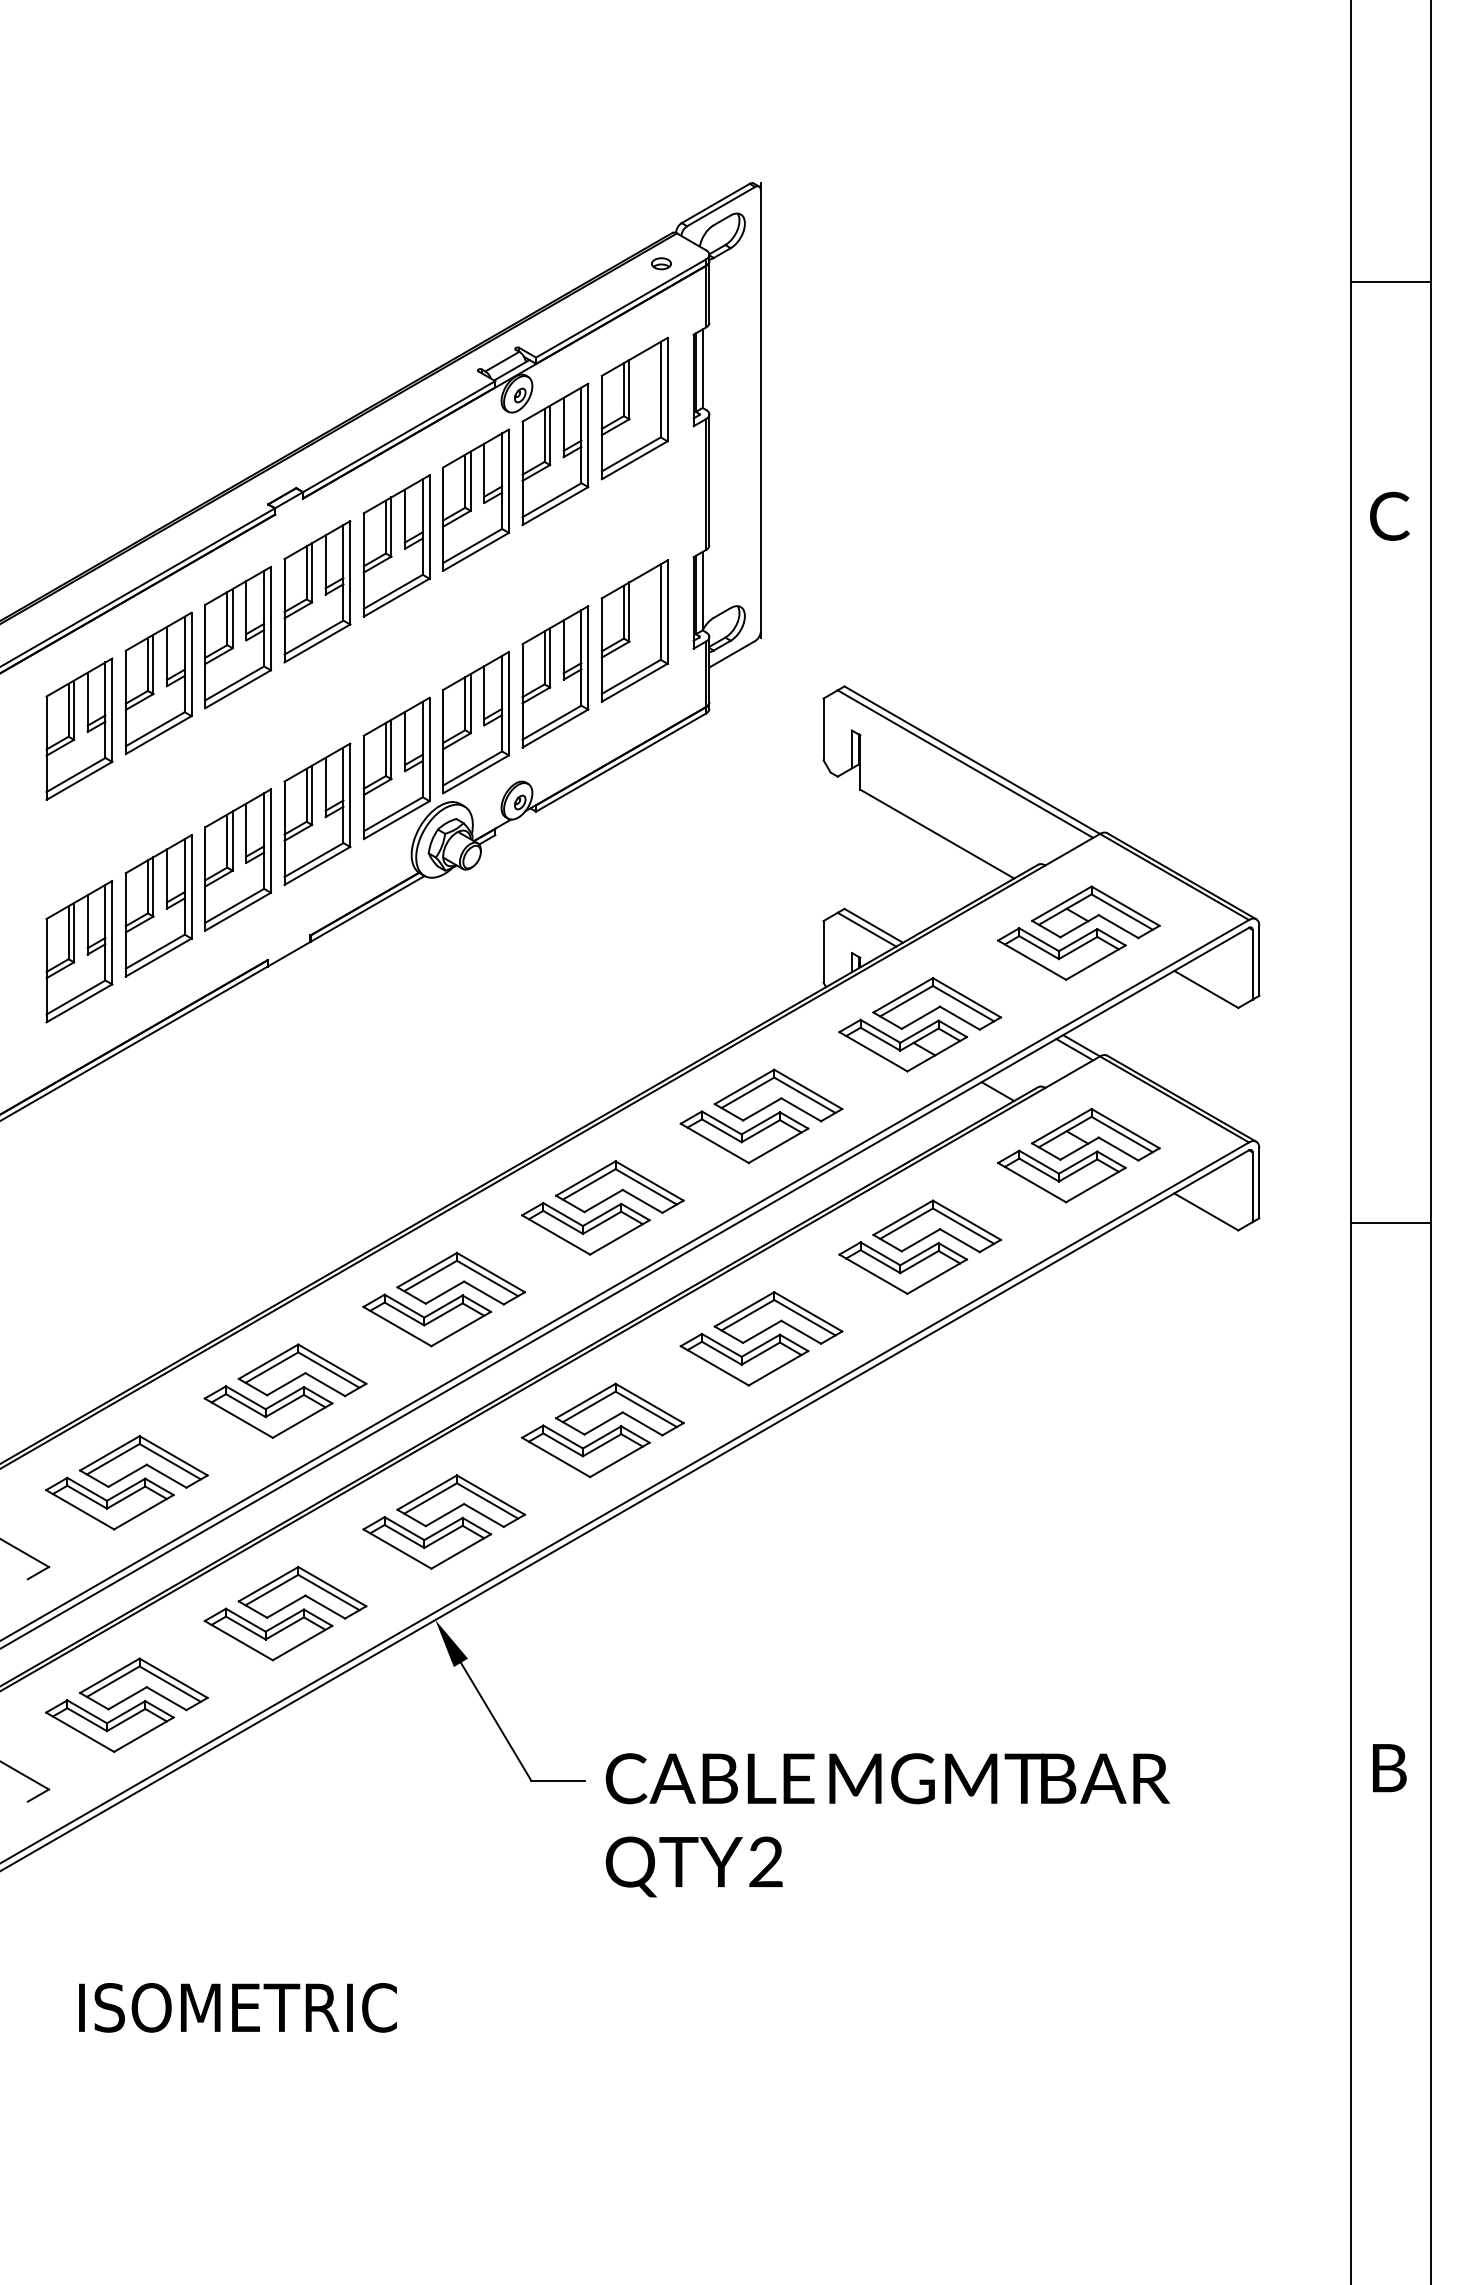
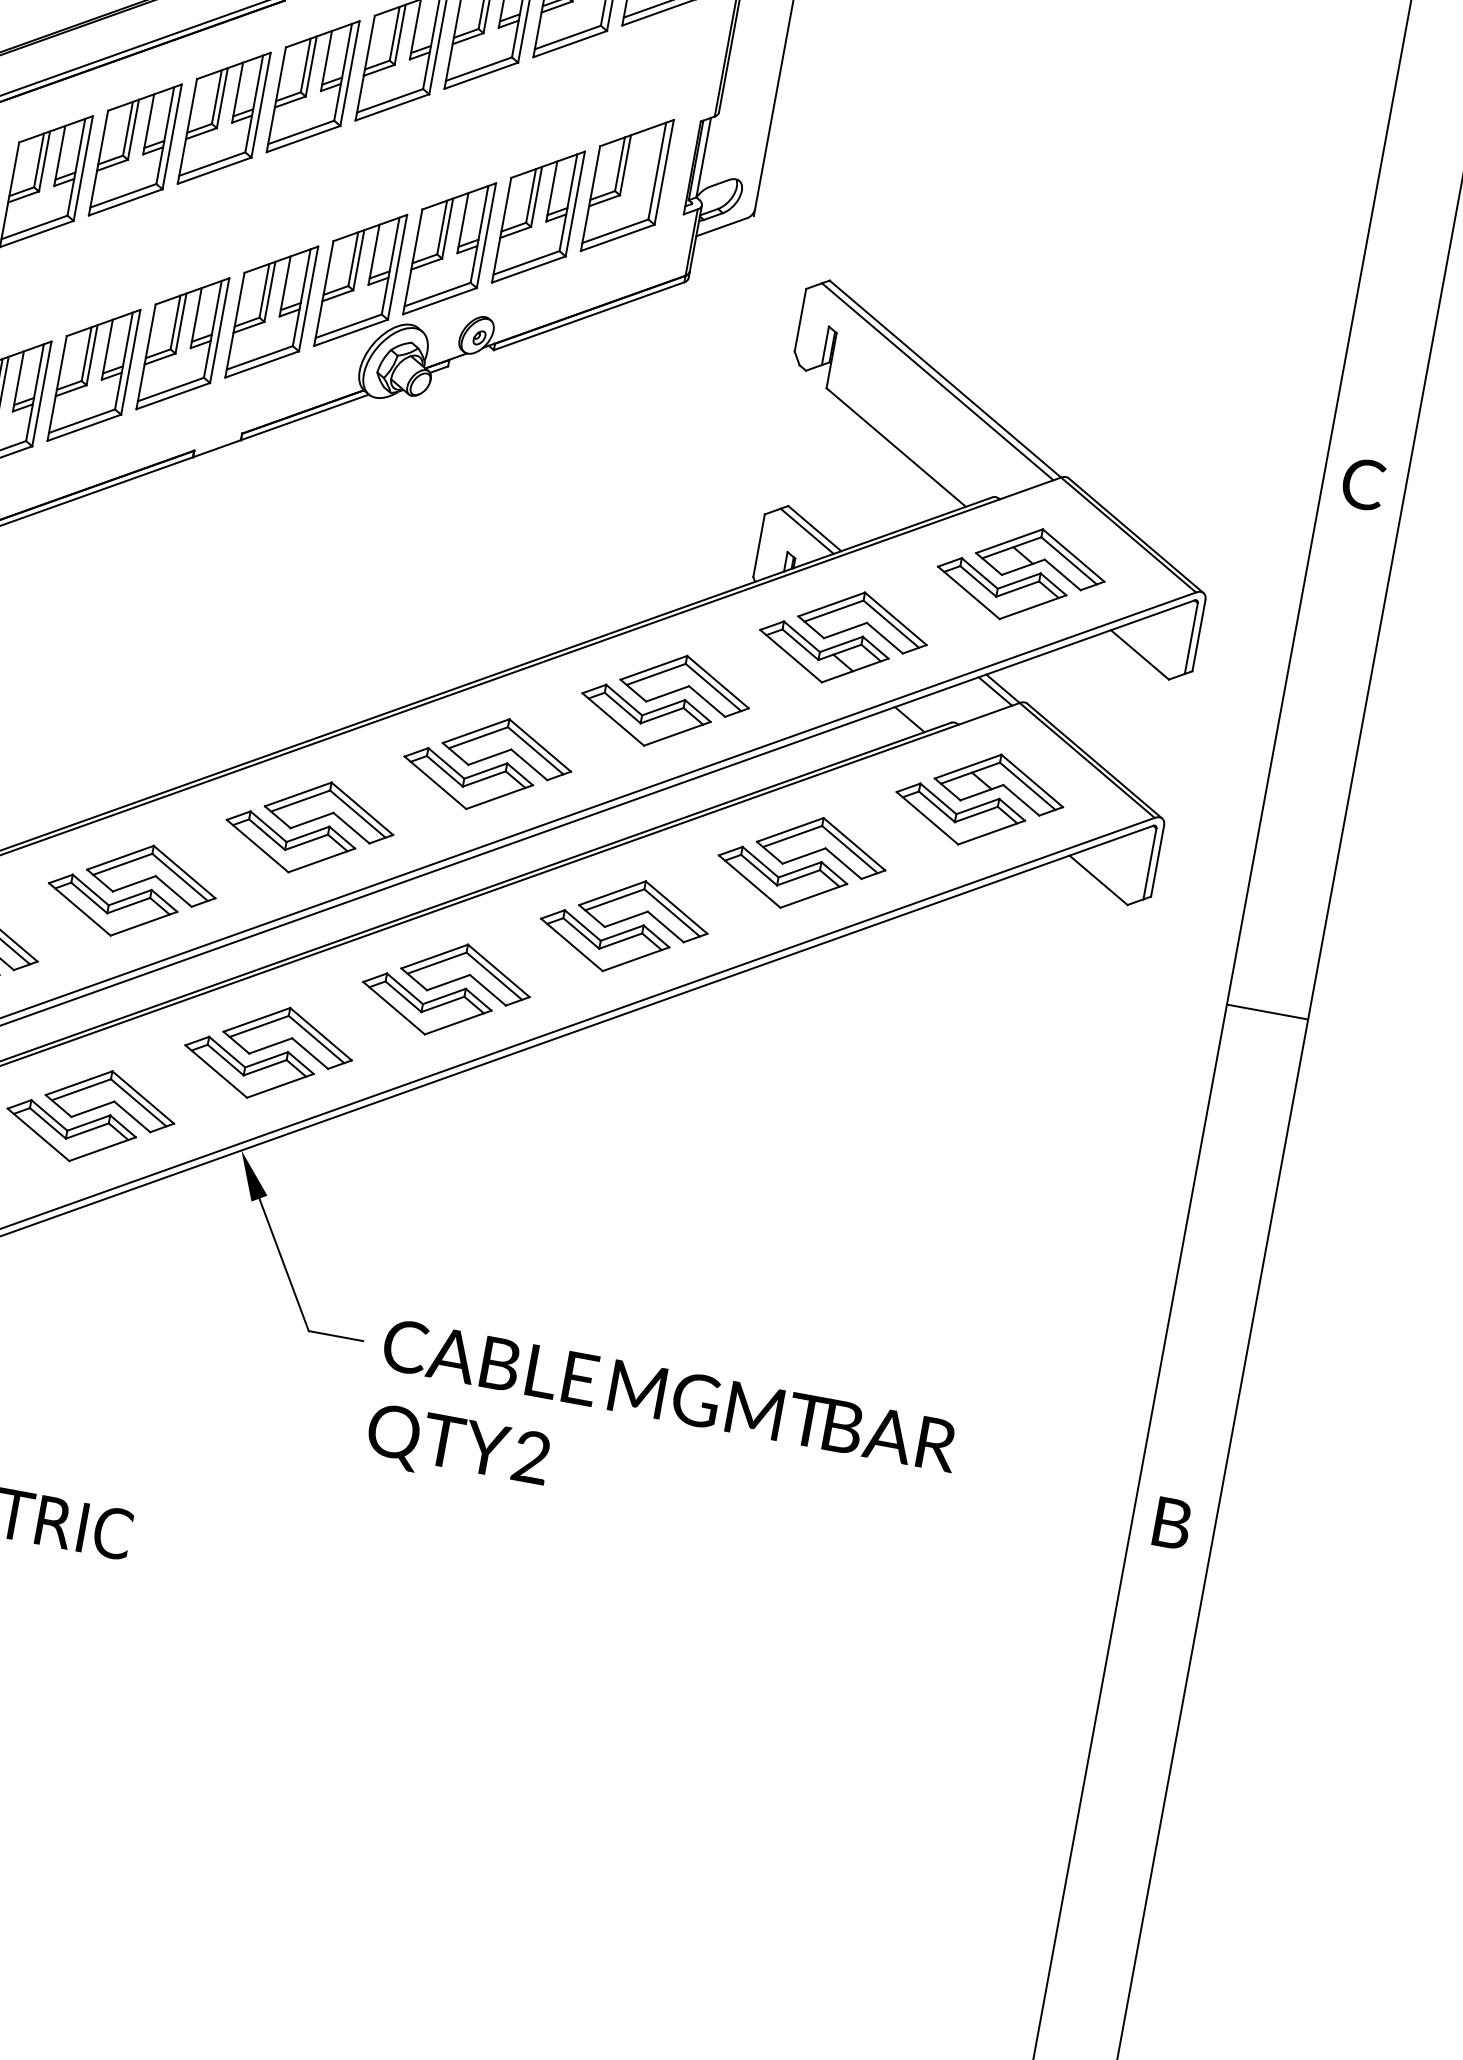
text: (1389, 515) -> (1363, 483), moved
line: (1390, 1223) -> (1267, 1012), moved
text: (1389, 1768) -> (1172, 1523), moved

